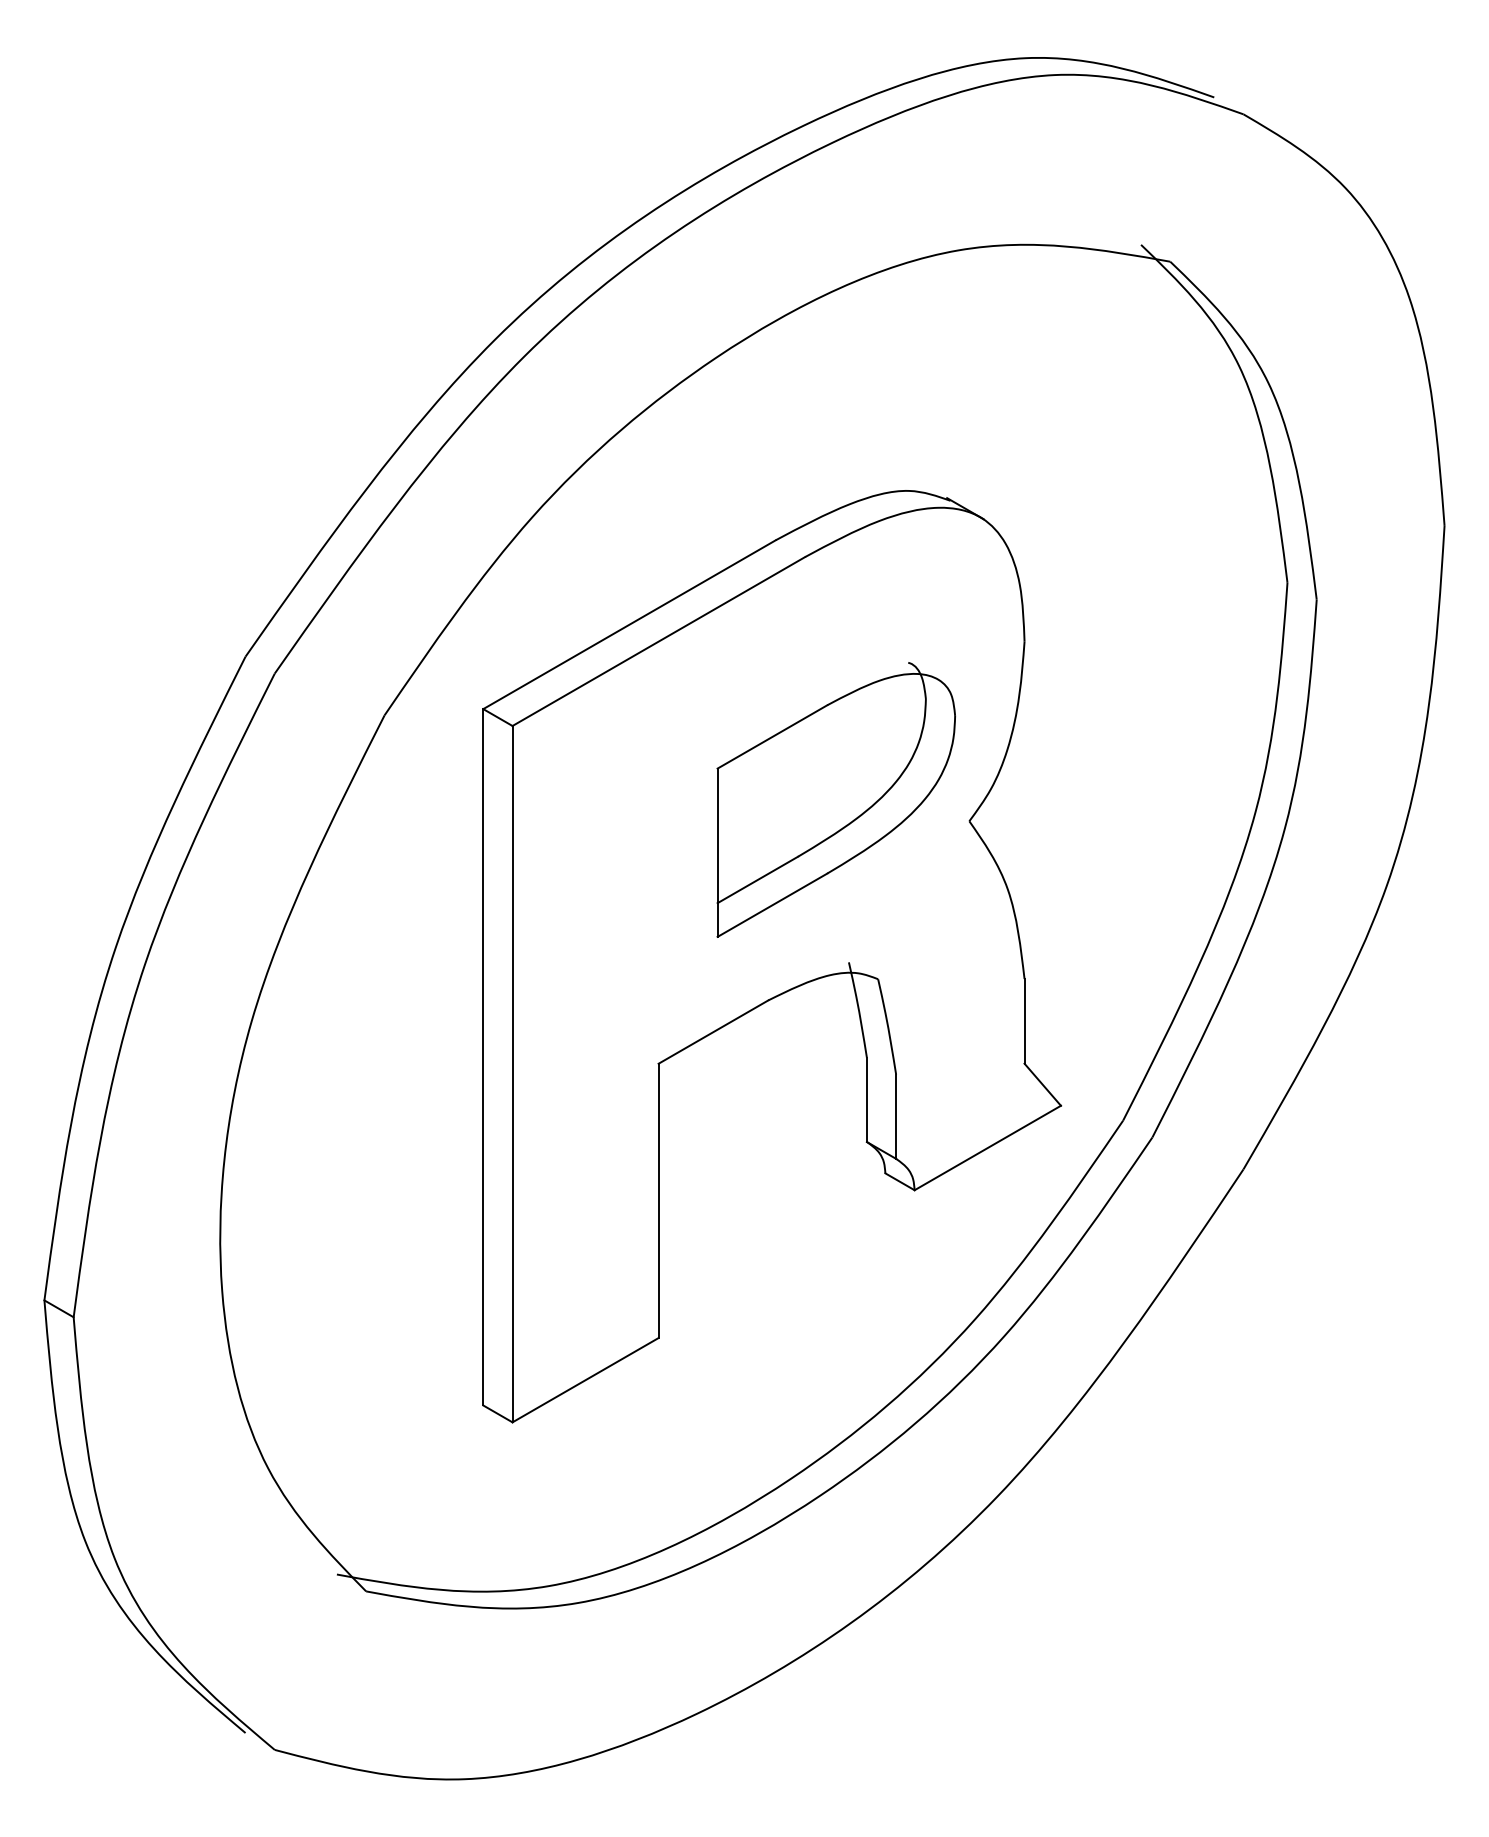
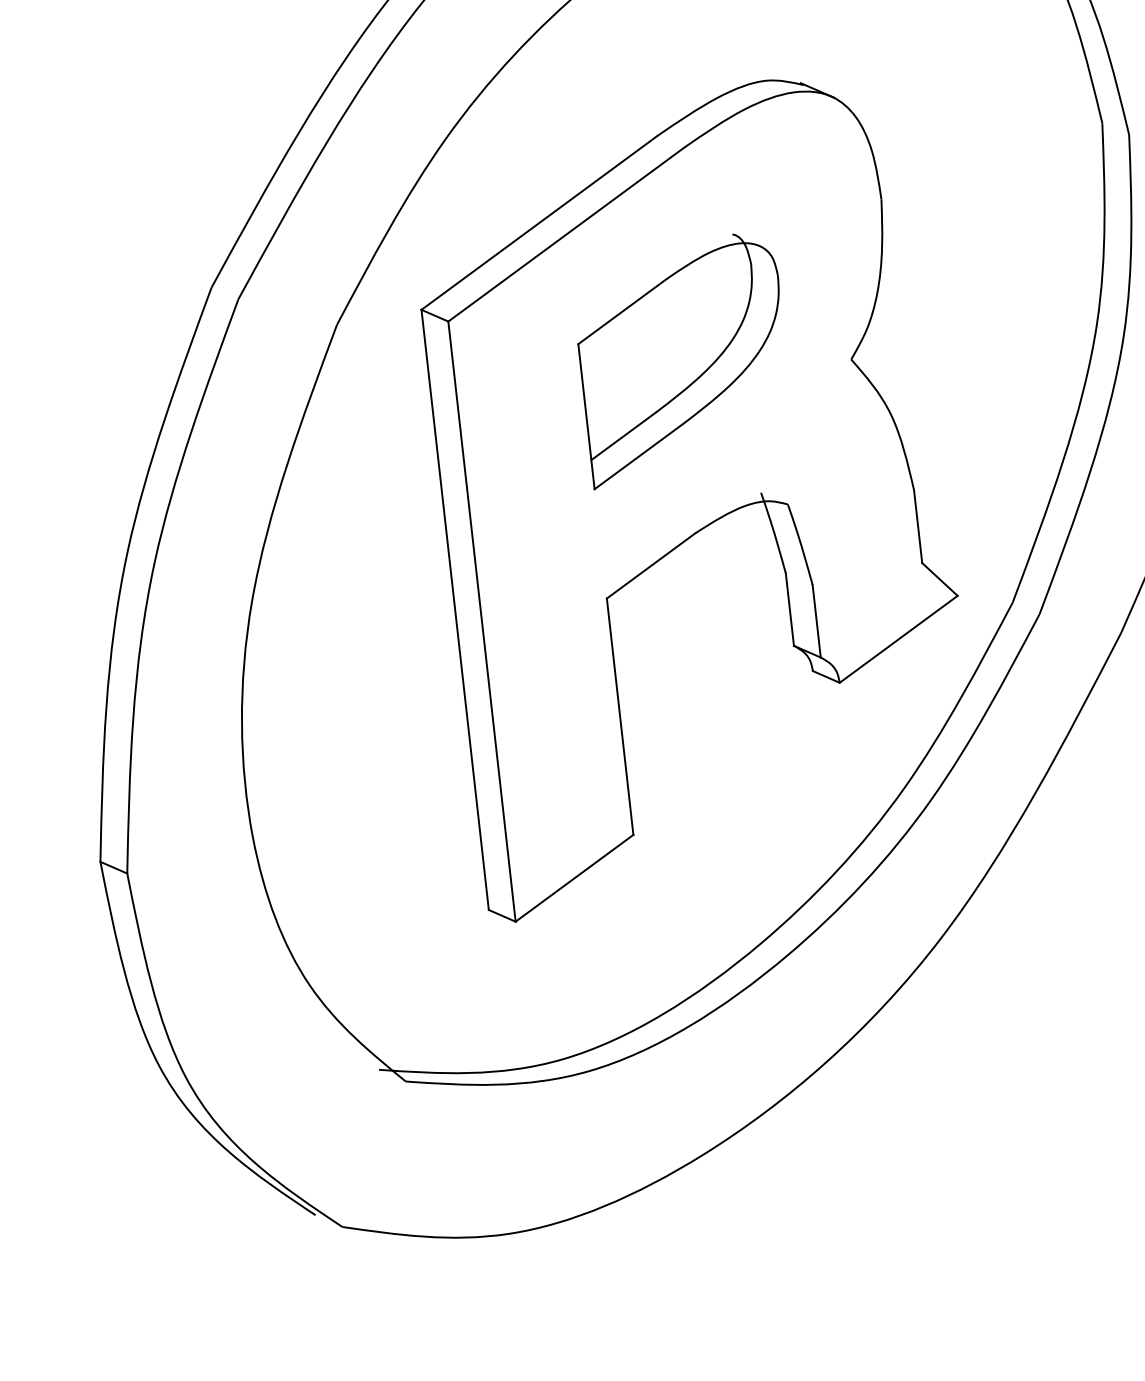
part: (835, 799) -> (682, 359), moved

